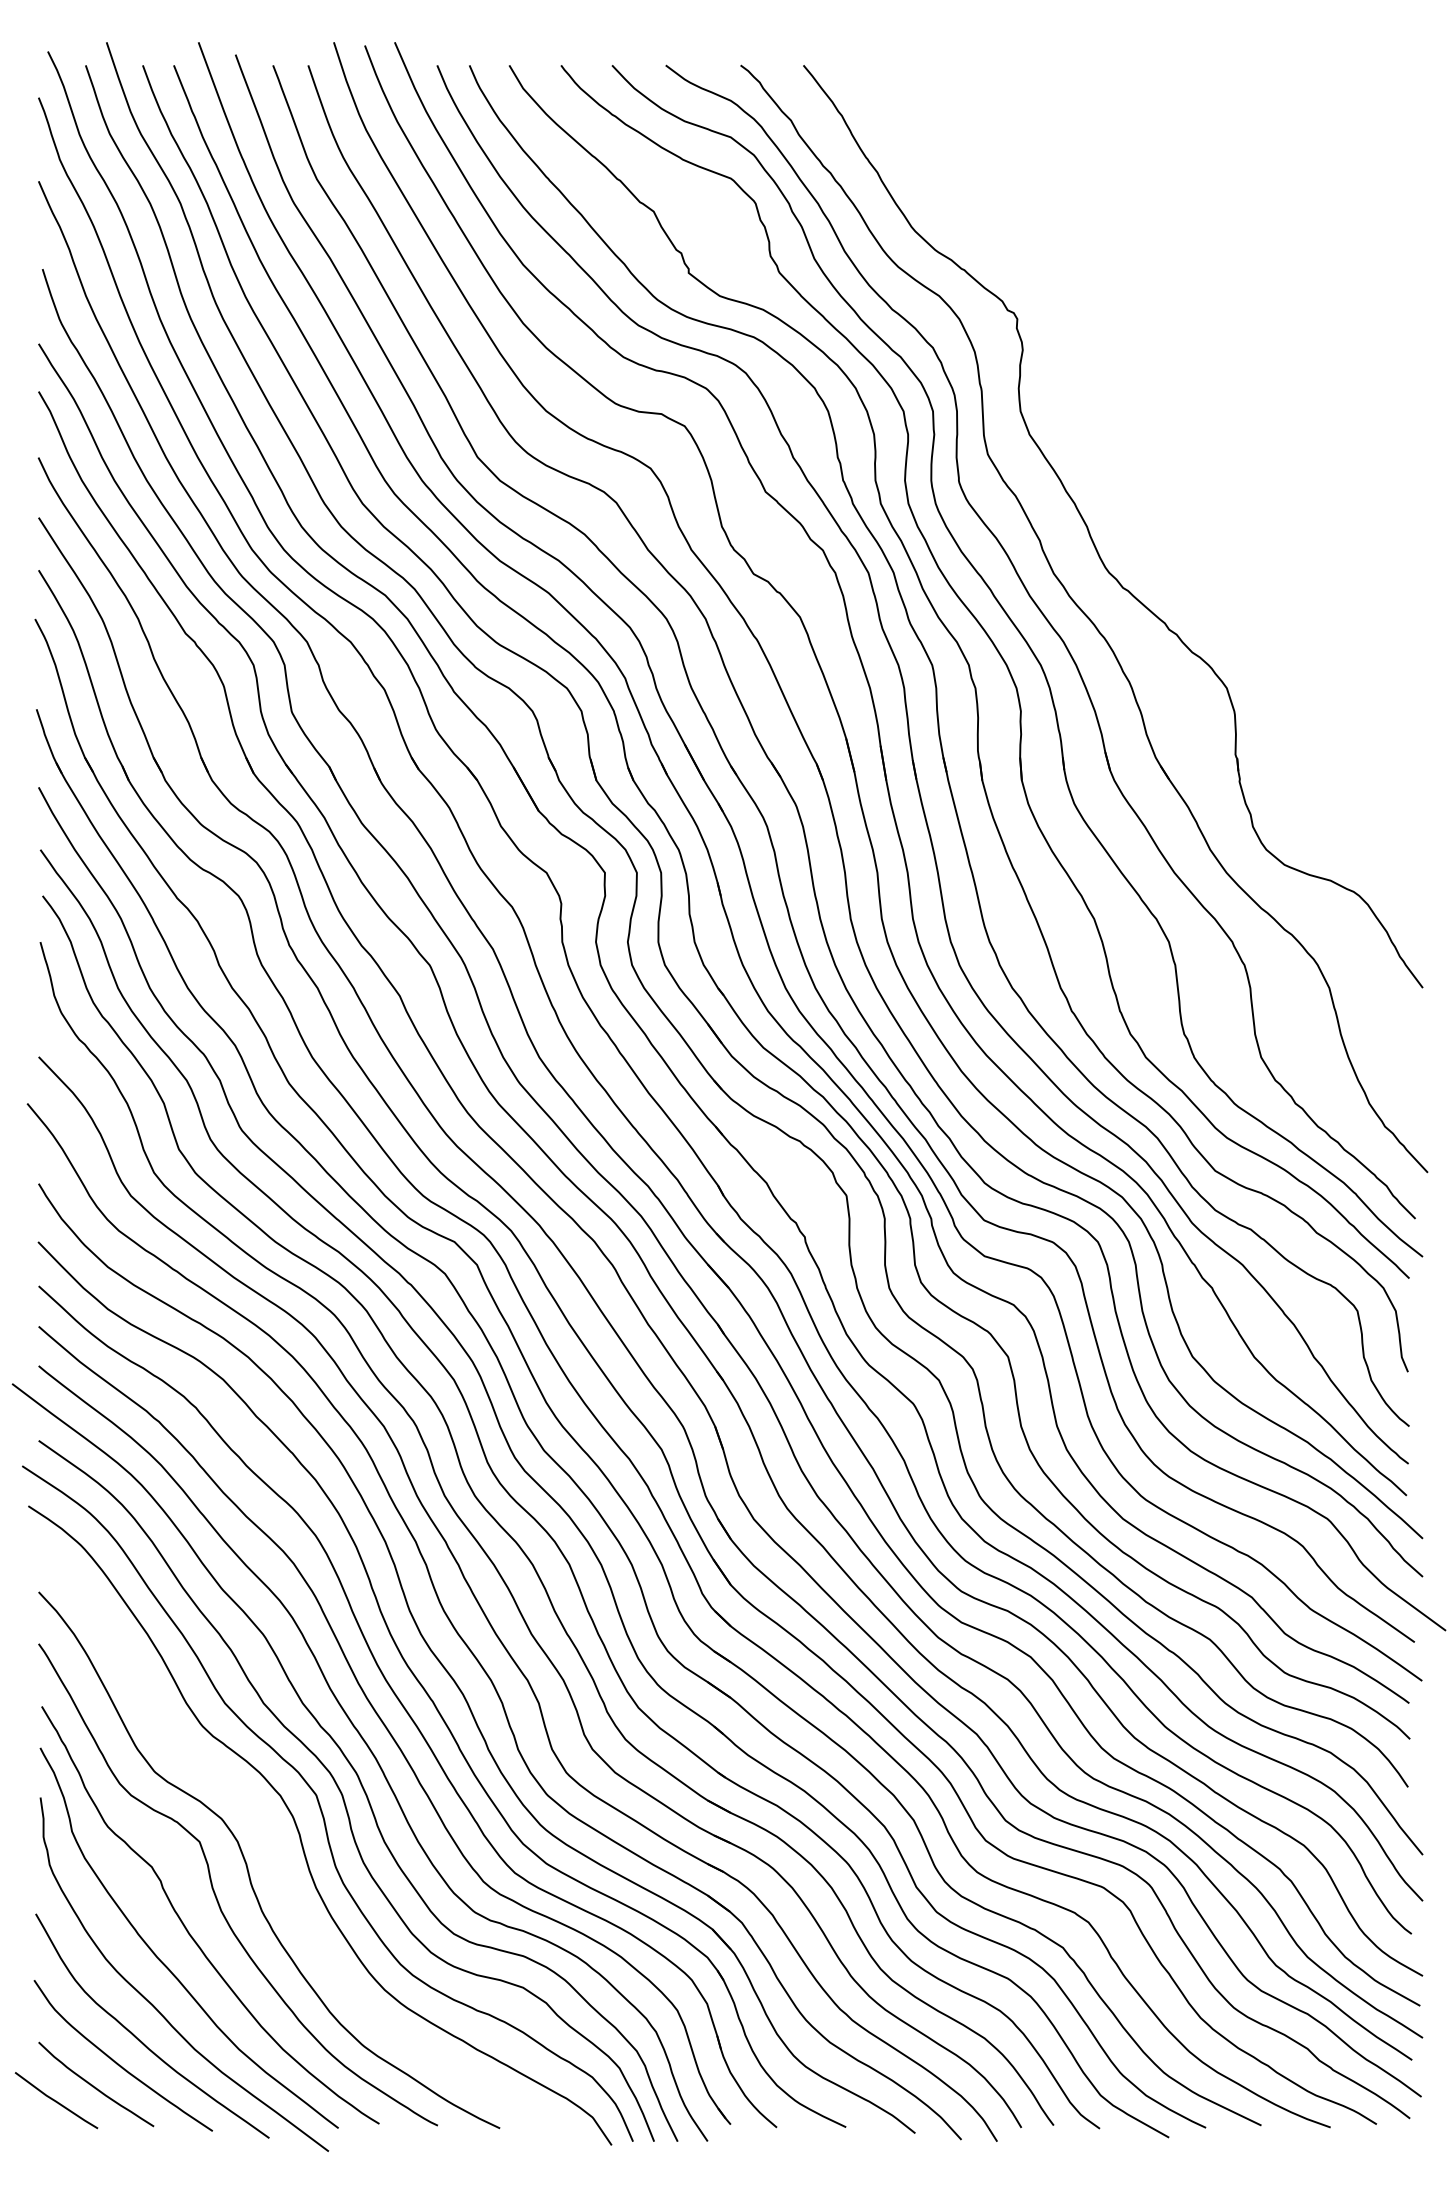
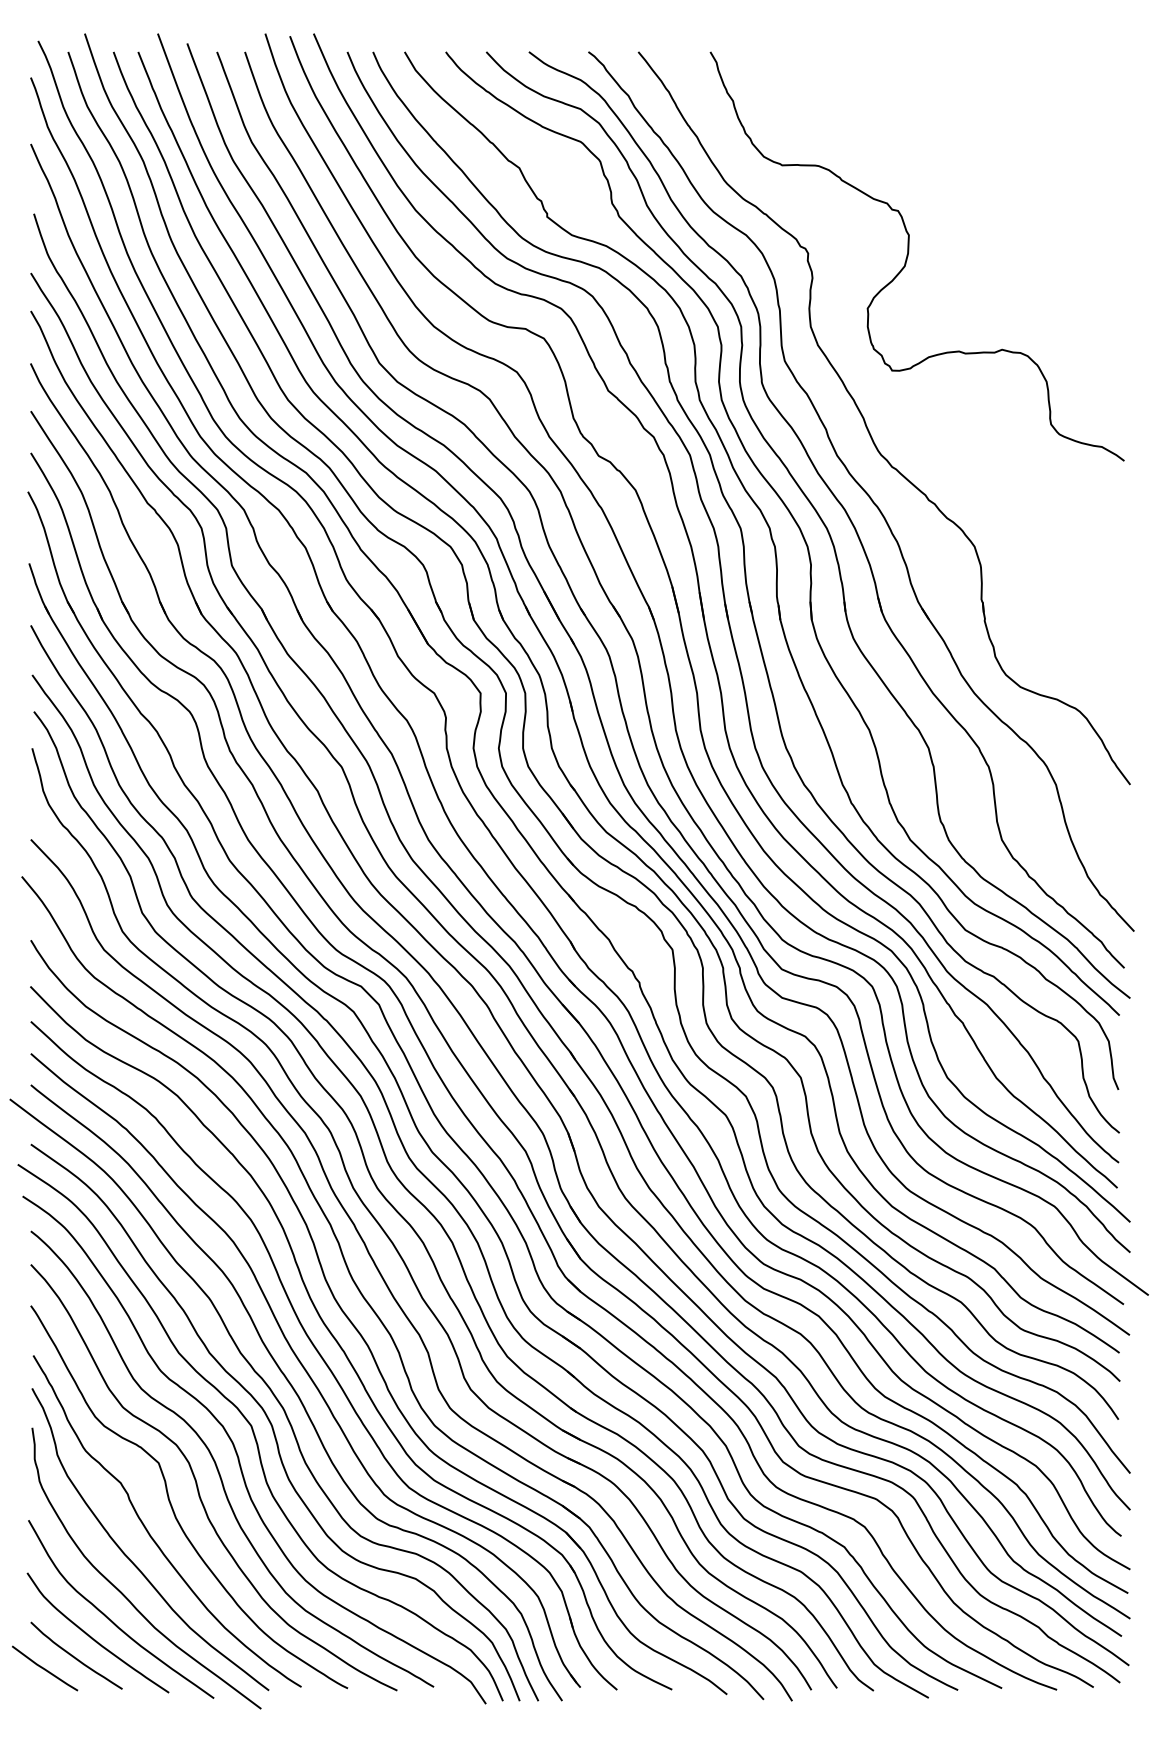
curve: (1143, 322) -> (908, 256), added
curve: (272, 1842) -> (216, 1463), added

